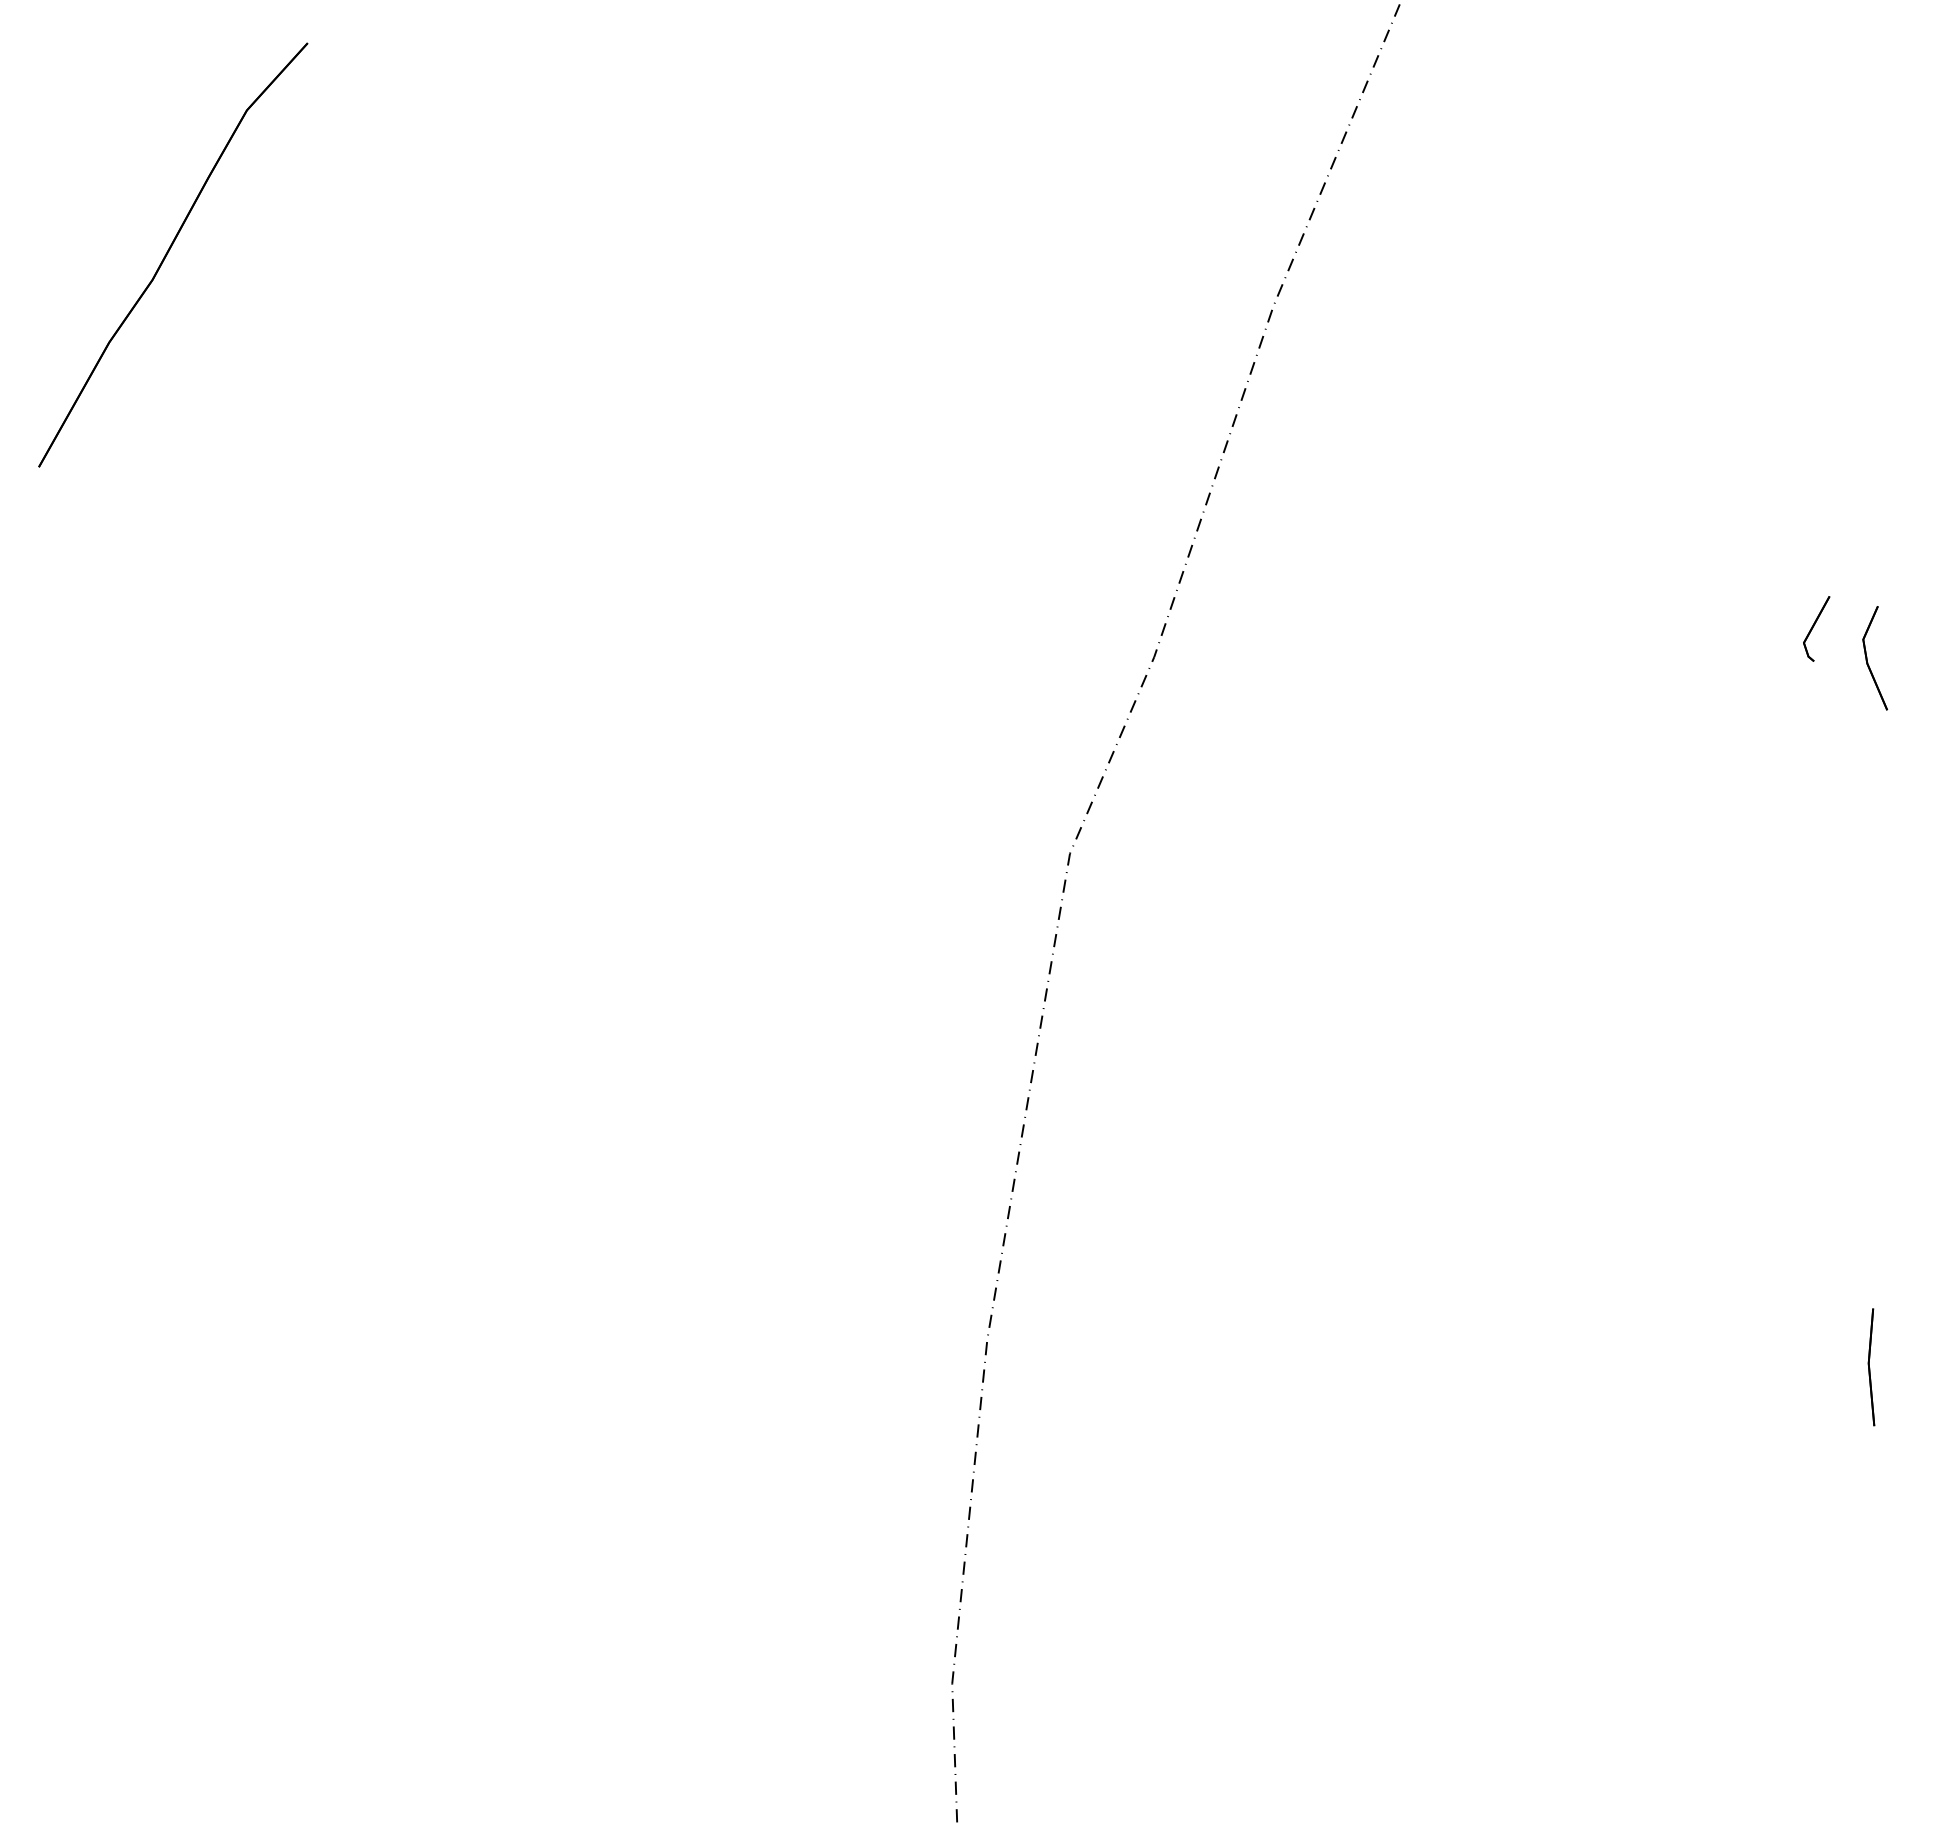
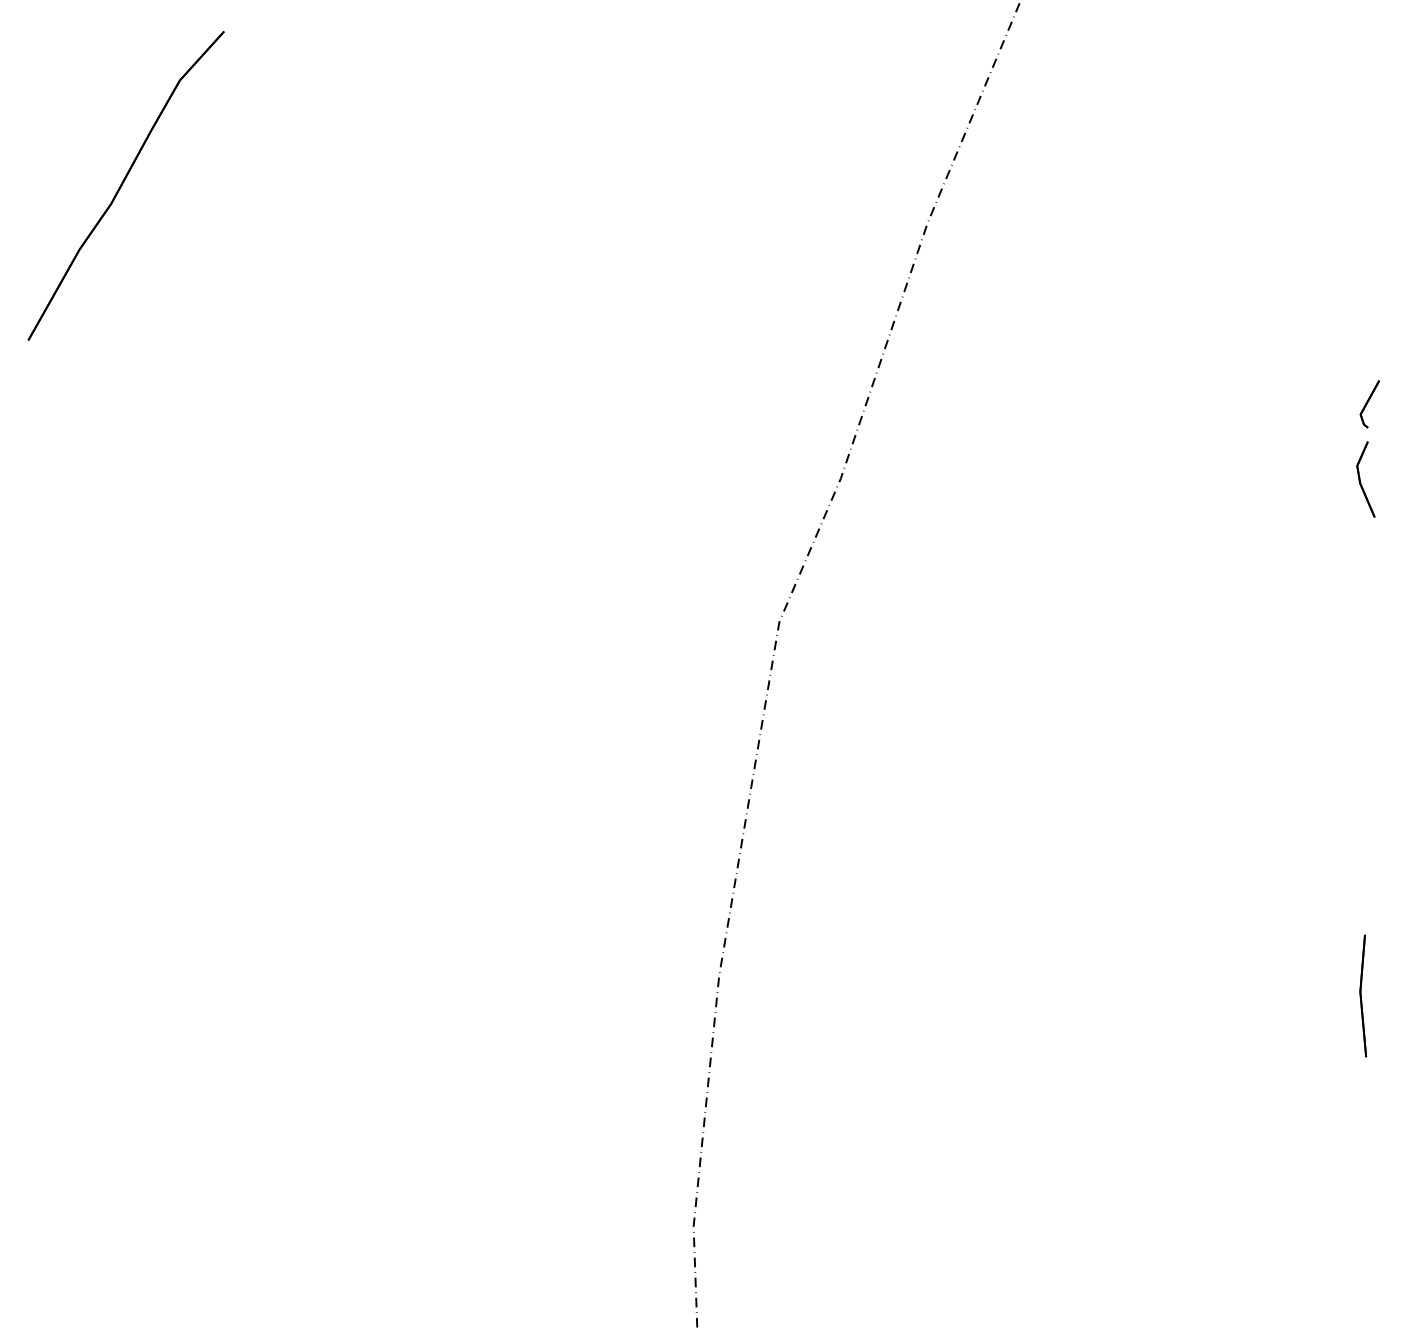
part: (1816, 628) -> (1369, 403), moved
part: (1871, 1367) -> (1363, 996), size x1.43

